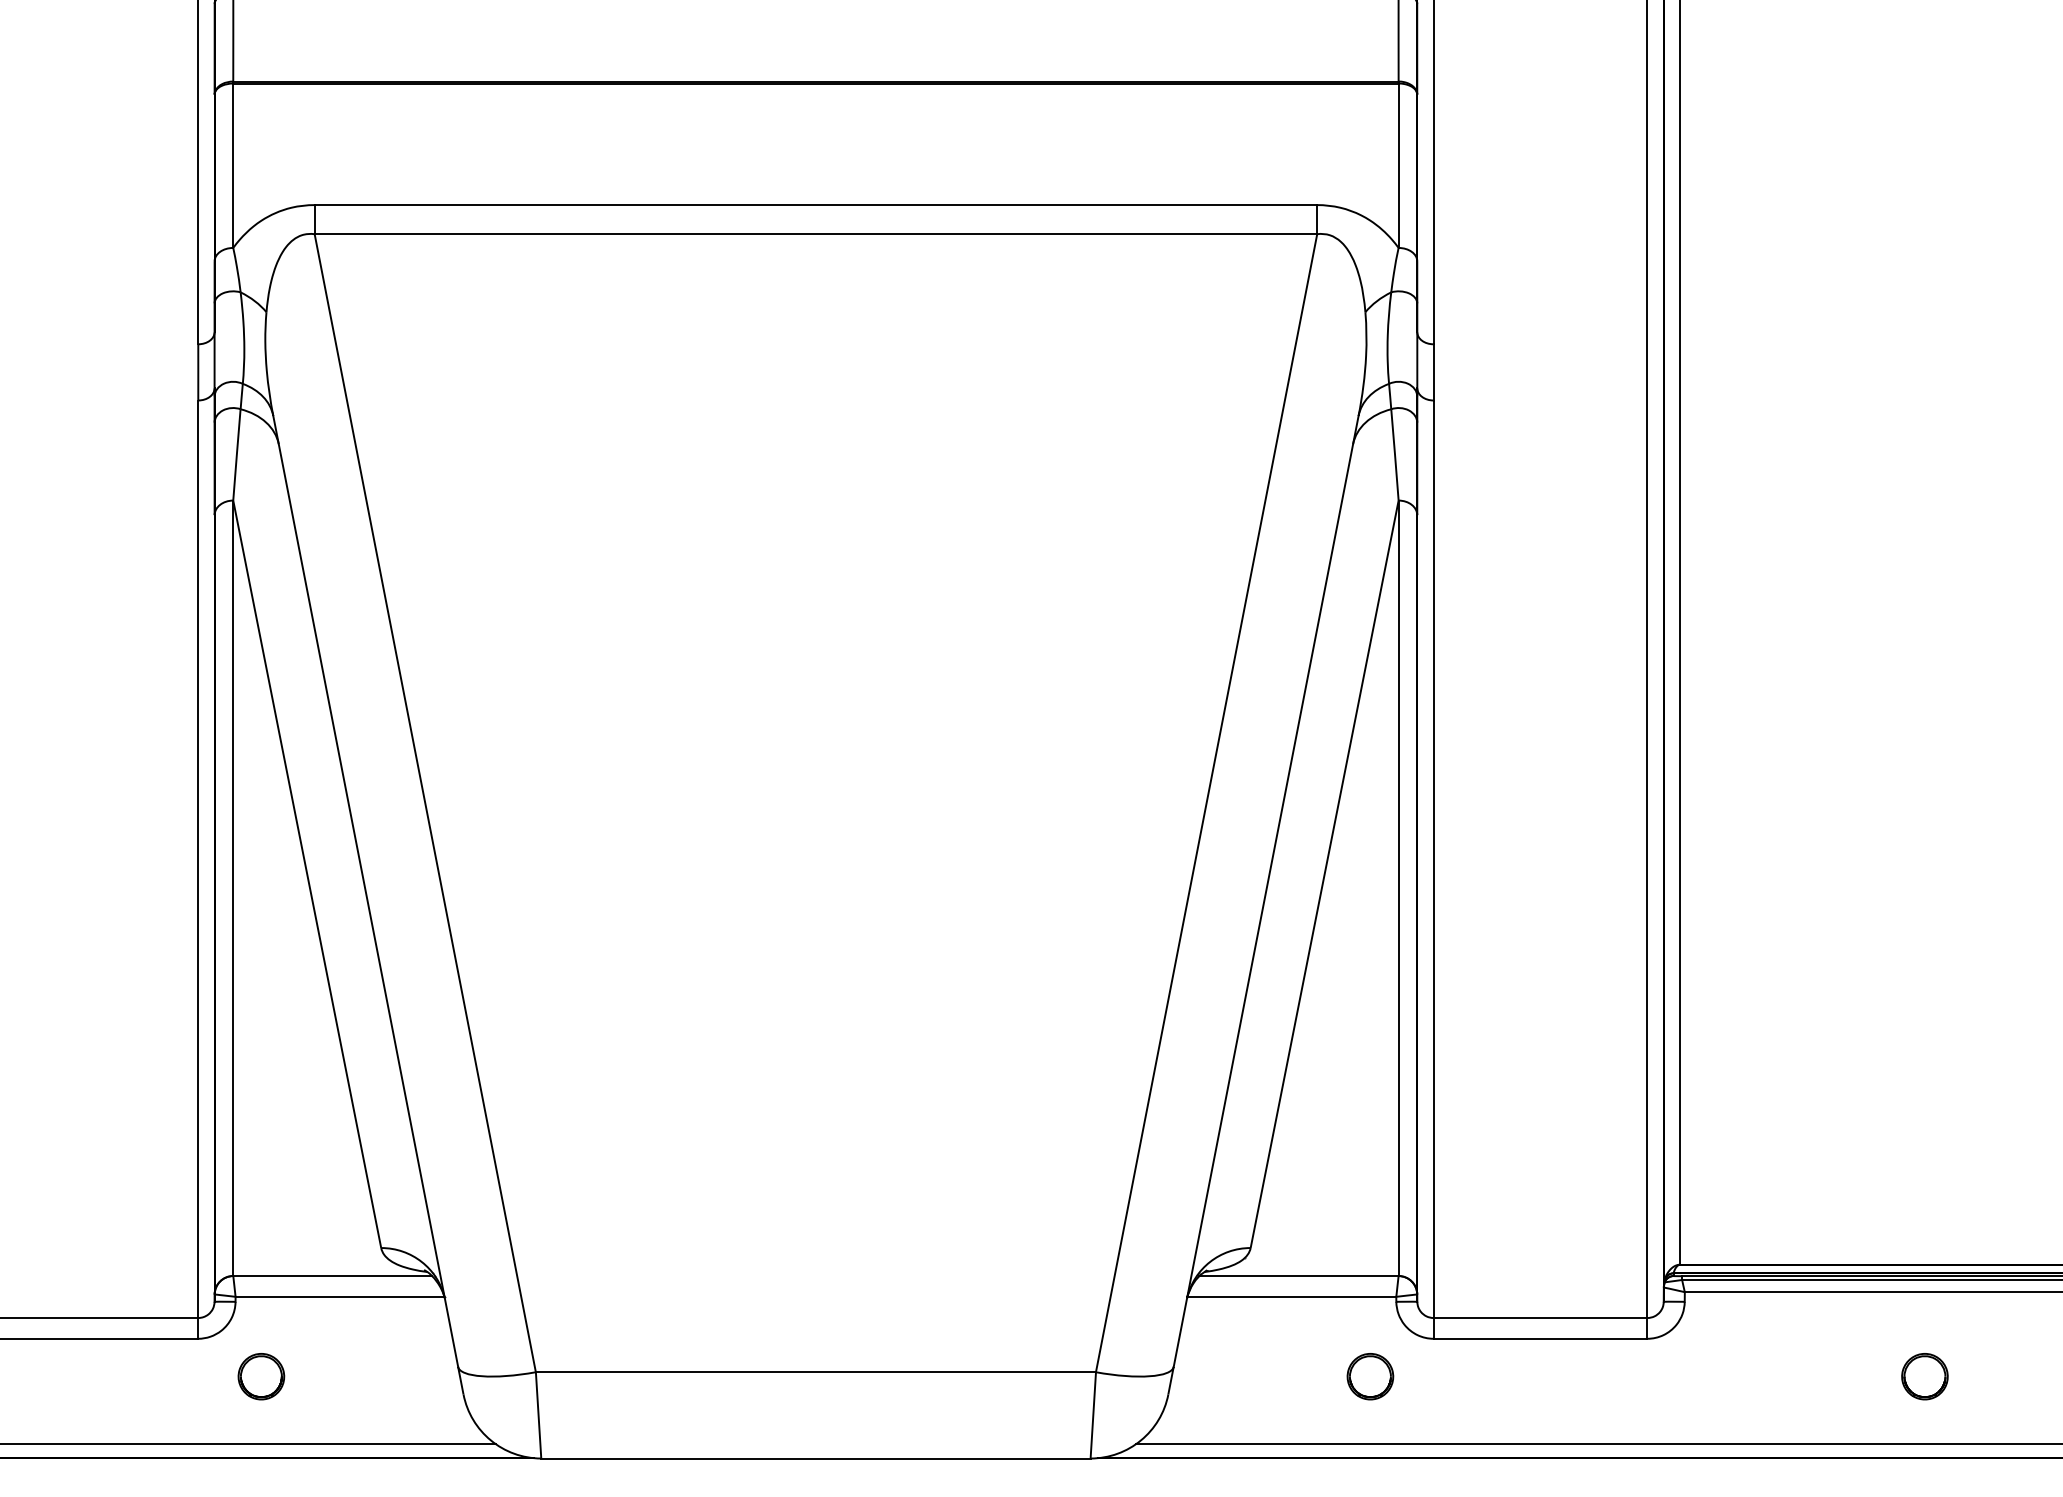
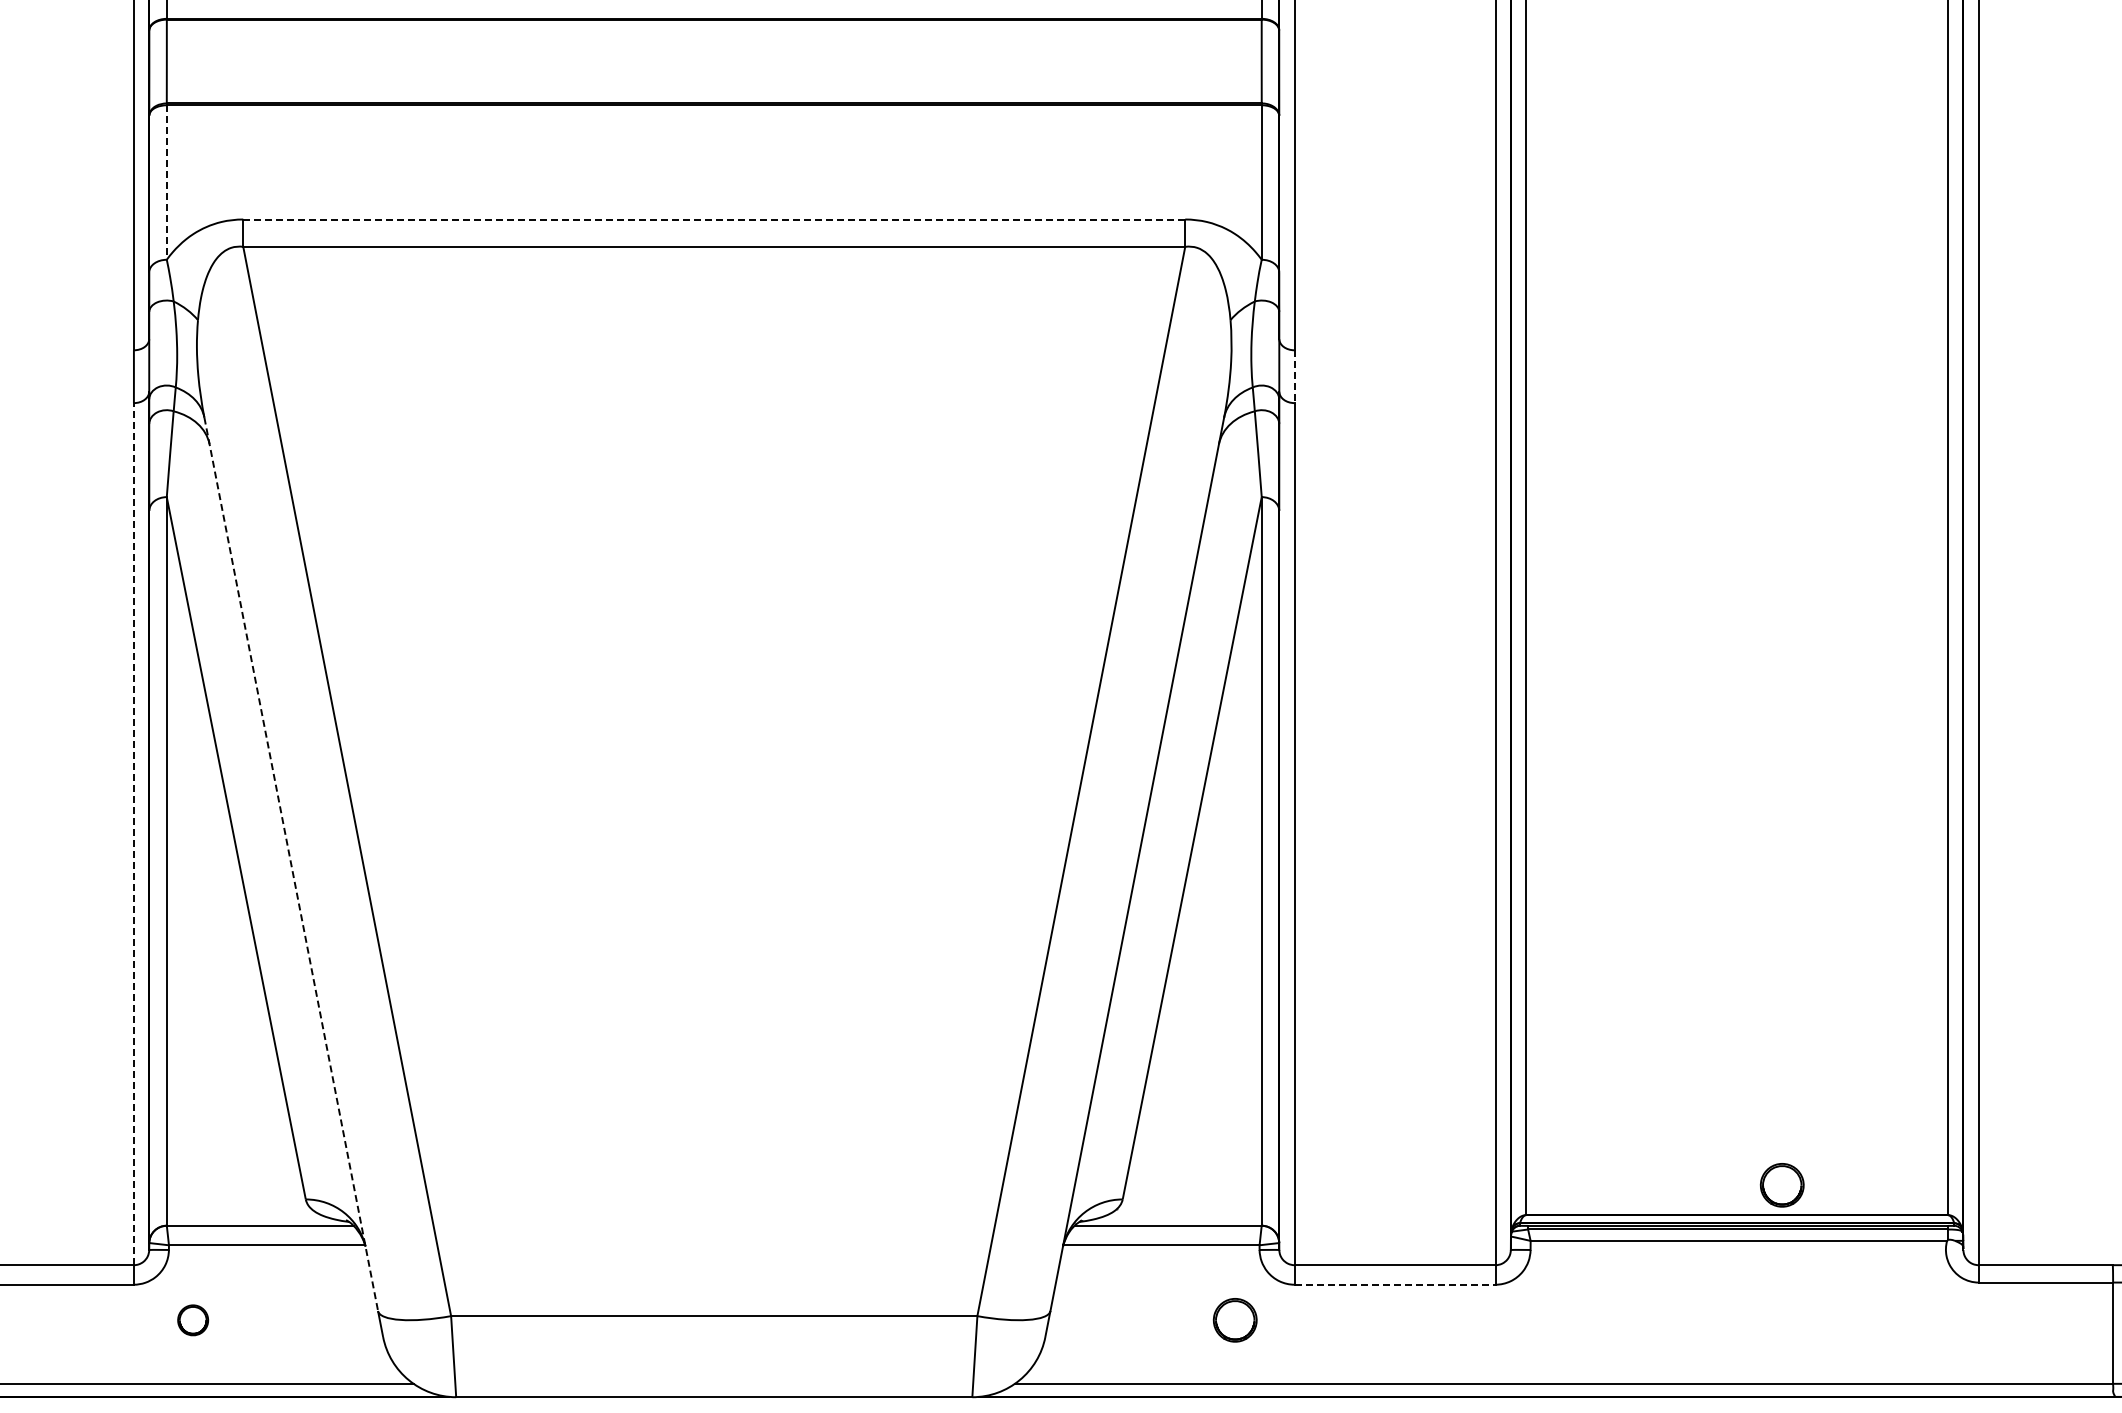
line: (232, 166) -> (166, 183), solid -> dashed
line: (816, 205) -> (714, 219), solid -> dashed
line: (1433, 373) -> (1294, 377), solid -> dashed
line: (197, 858) -> (133, 833), solid -> dashed
line: (365, 891) -> (291, 864), solid -> dashed
line: (1540, 1338) -> (1395, 1284), solid -> dashed
part: (260, 1376) -> (192, 1320), size x0.7
part: (1924, 1376) -> (1781, 1185), moved

